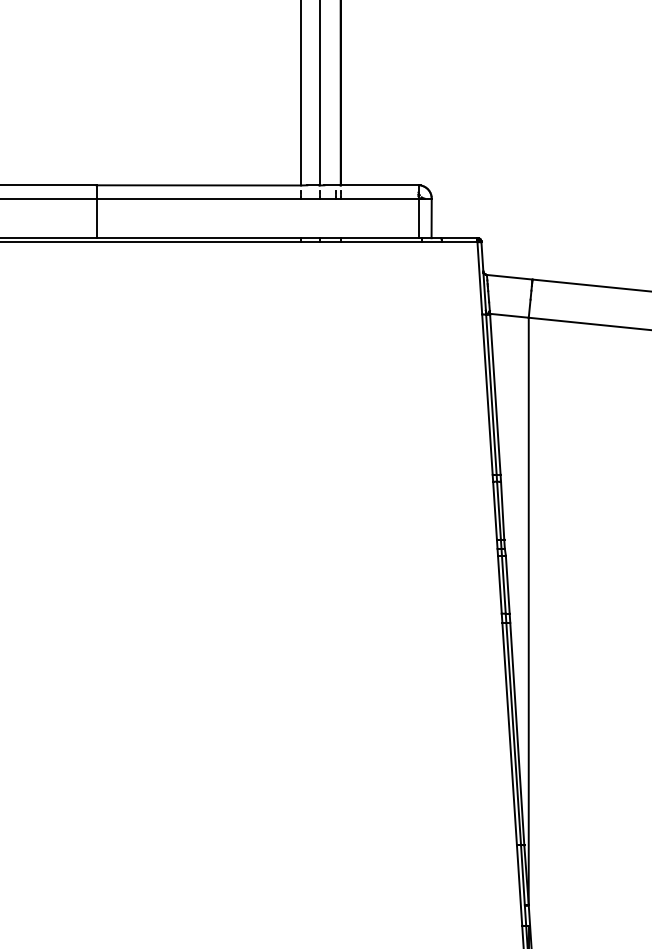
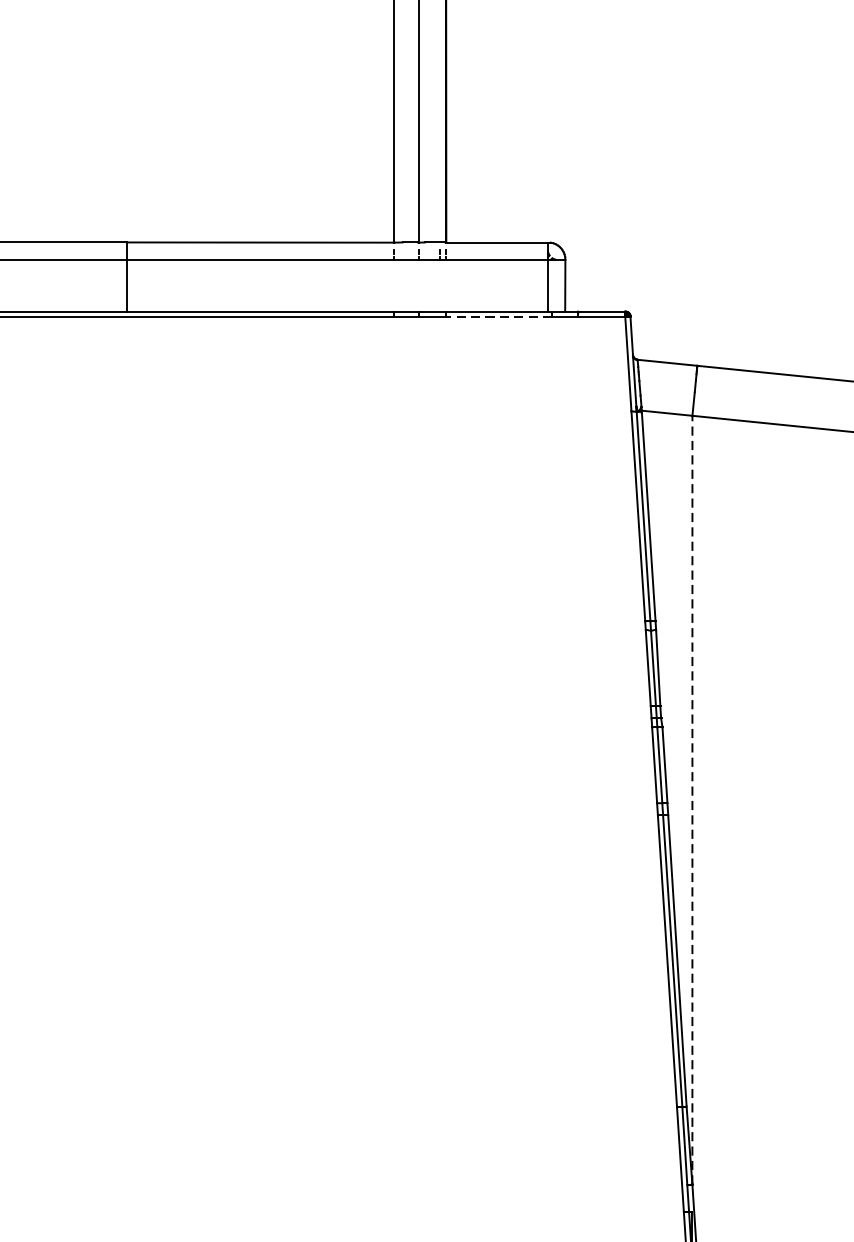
line: (380, 242) -> (498, 317), solid -> dashed
line: (528, 611) -> (692, 800), solid -> dashed

